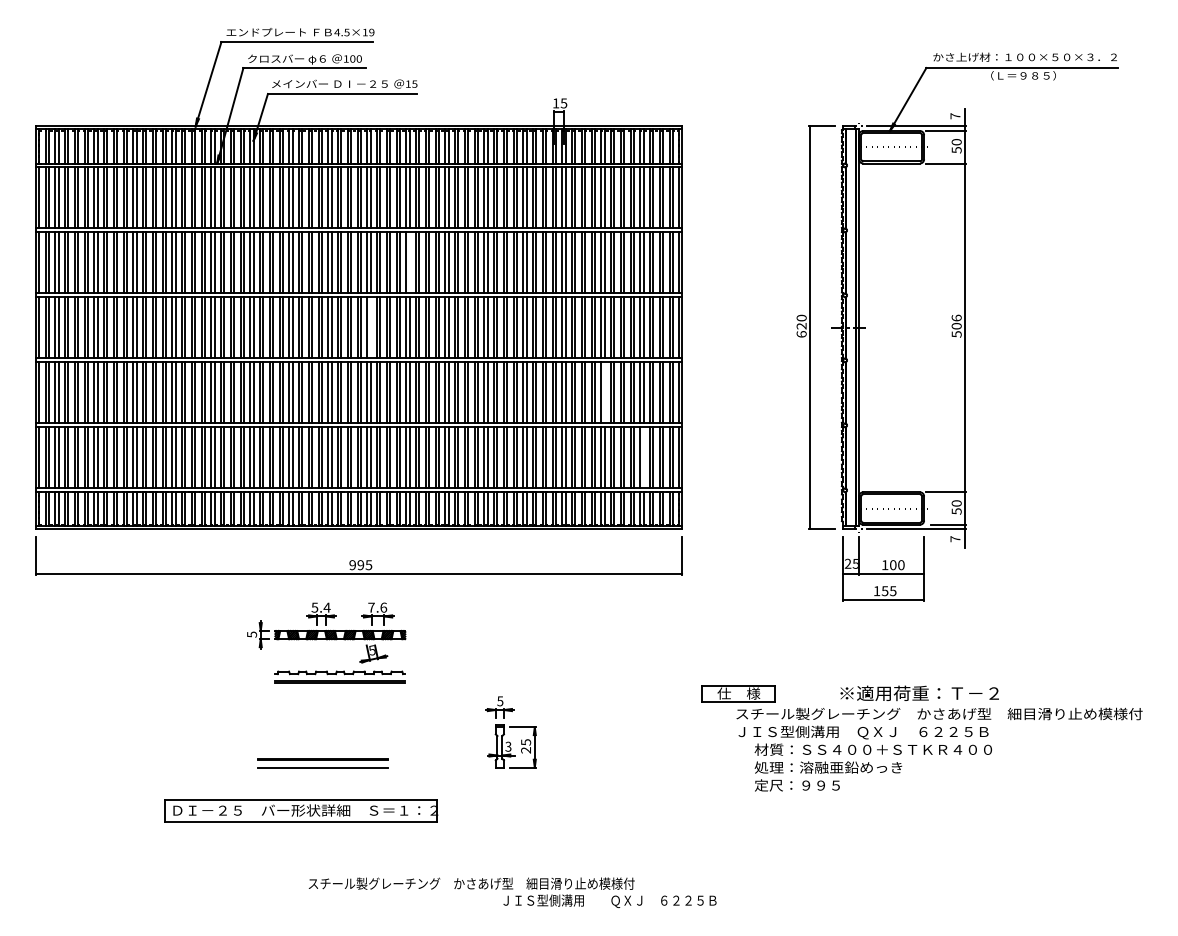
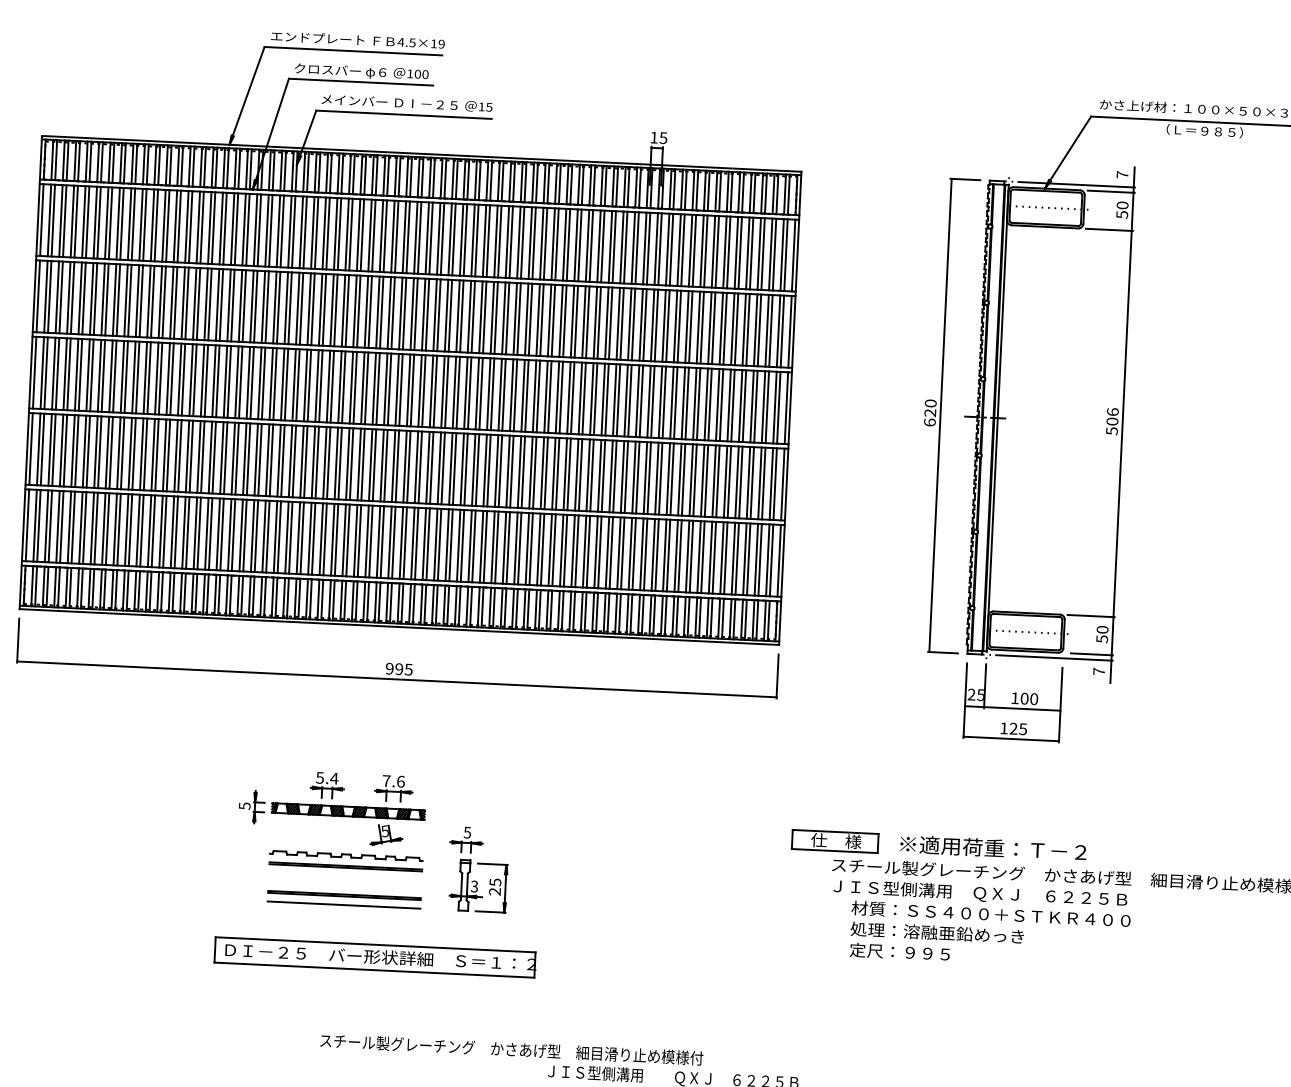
line: (409, 262) -> (473, 316), added
line: (370, 327) -> (423, 390), added
line: (604, 392) -> (695, 479), added
line: (643, 457) -> (737, 558), added
text: (884, 591) -> (1012, 729), 155 -> 125
part: (326, 642) -> (331, 819), moved
text: (919, 692) -> (993, 847), moved
part: (510, 732) -> (477, 869), moved
part: (301, 810) -> (375, 956), moved

